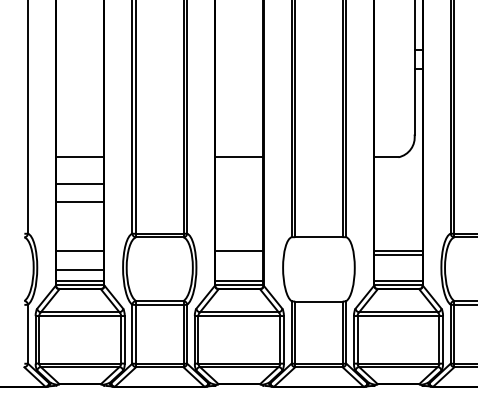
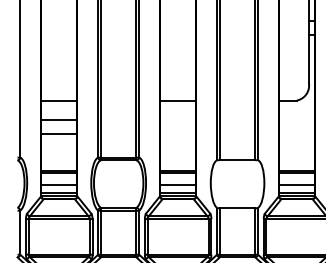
line: (80, 254) -> (59, 173), added
line: (239, 254) -> (178, 173), added
line: (239, 270) -> (178, 185), added
line: (398, 270) -> (297, 185), added

